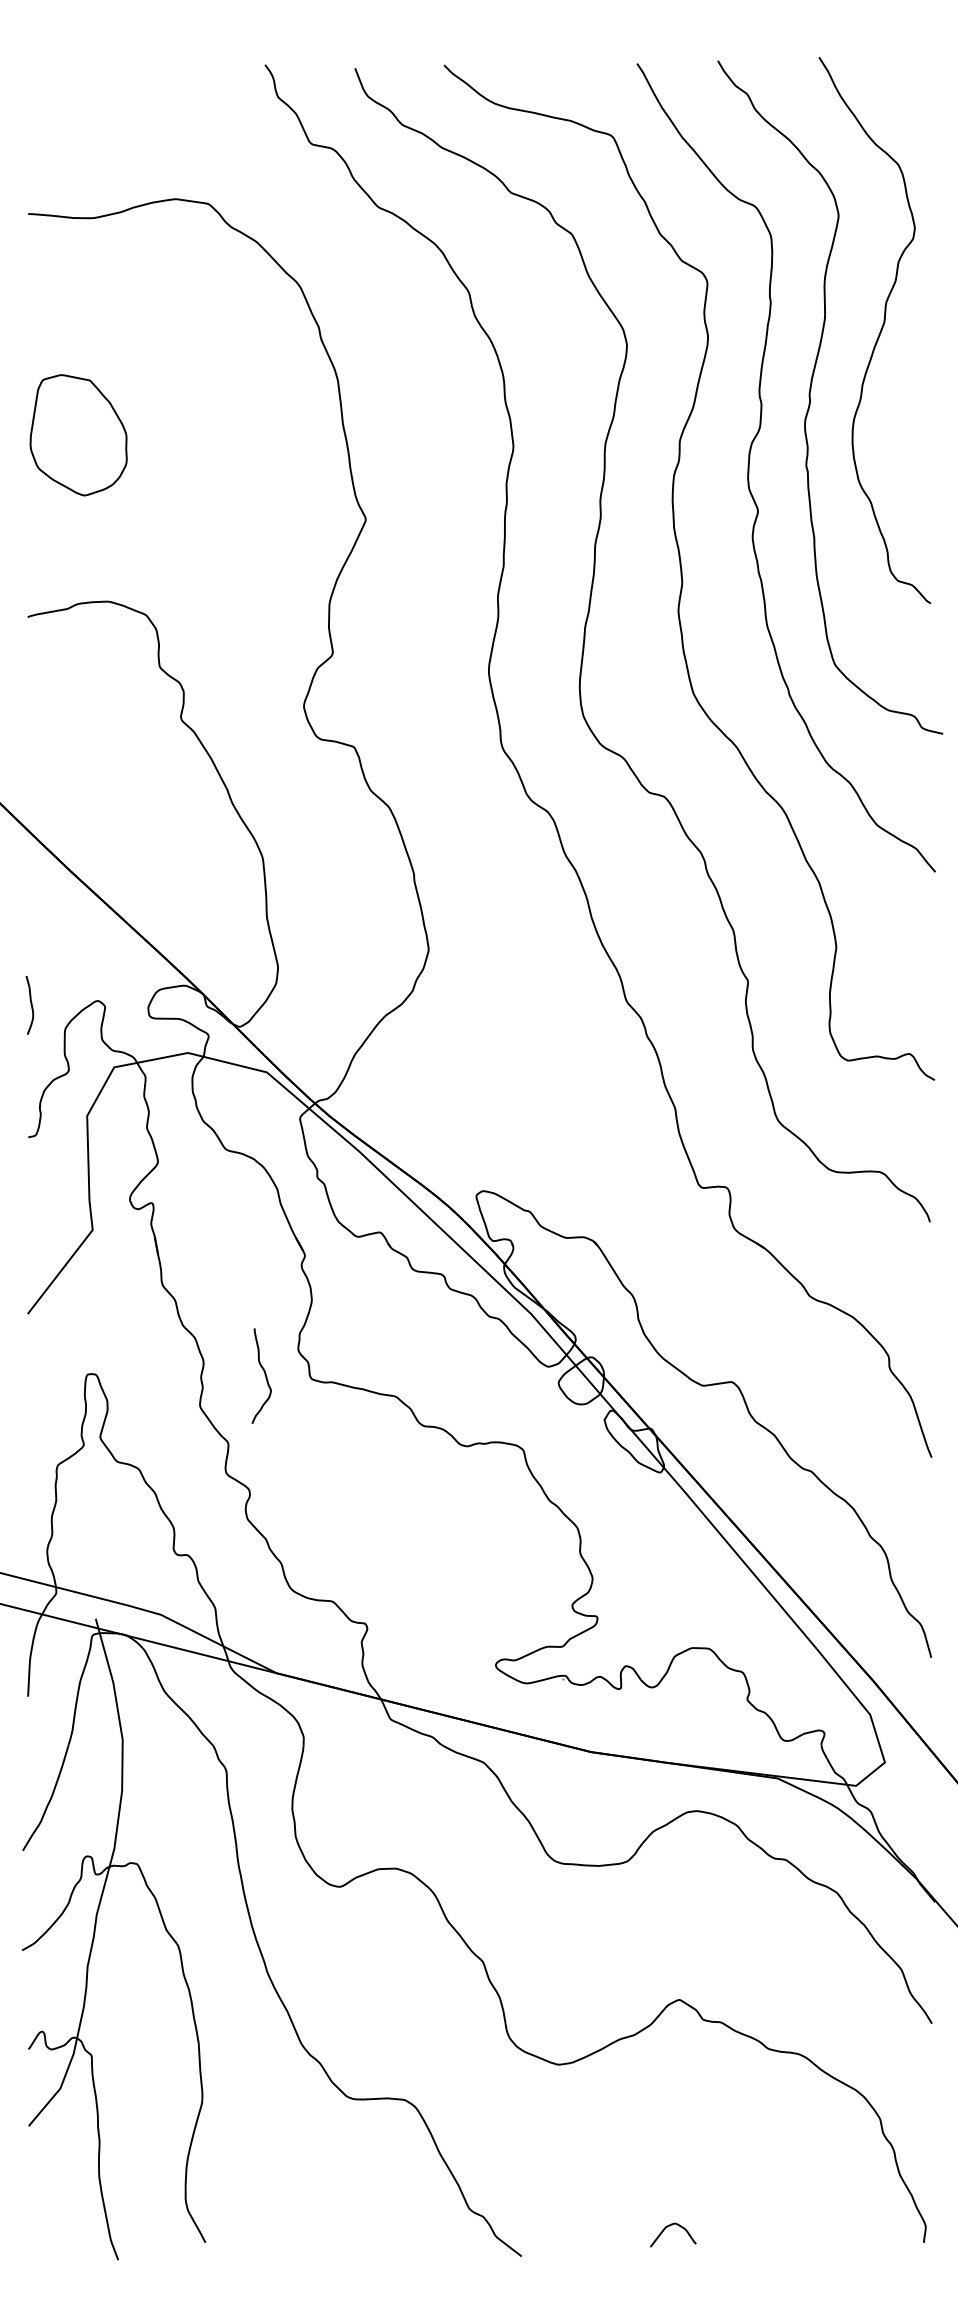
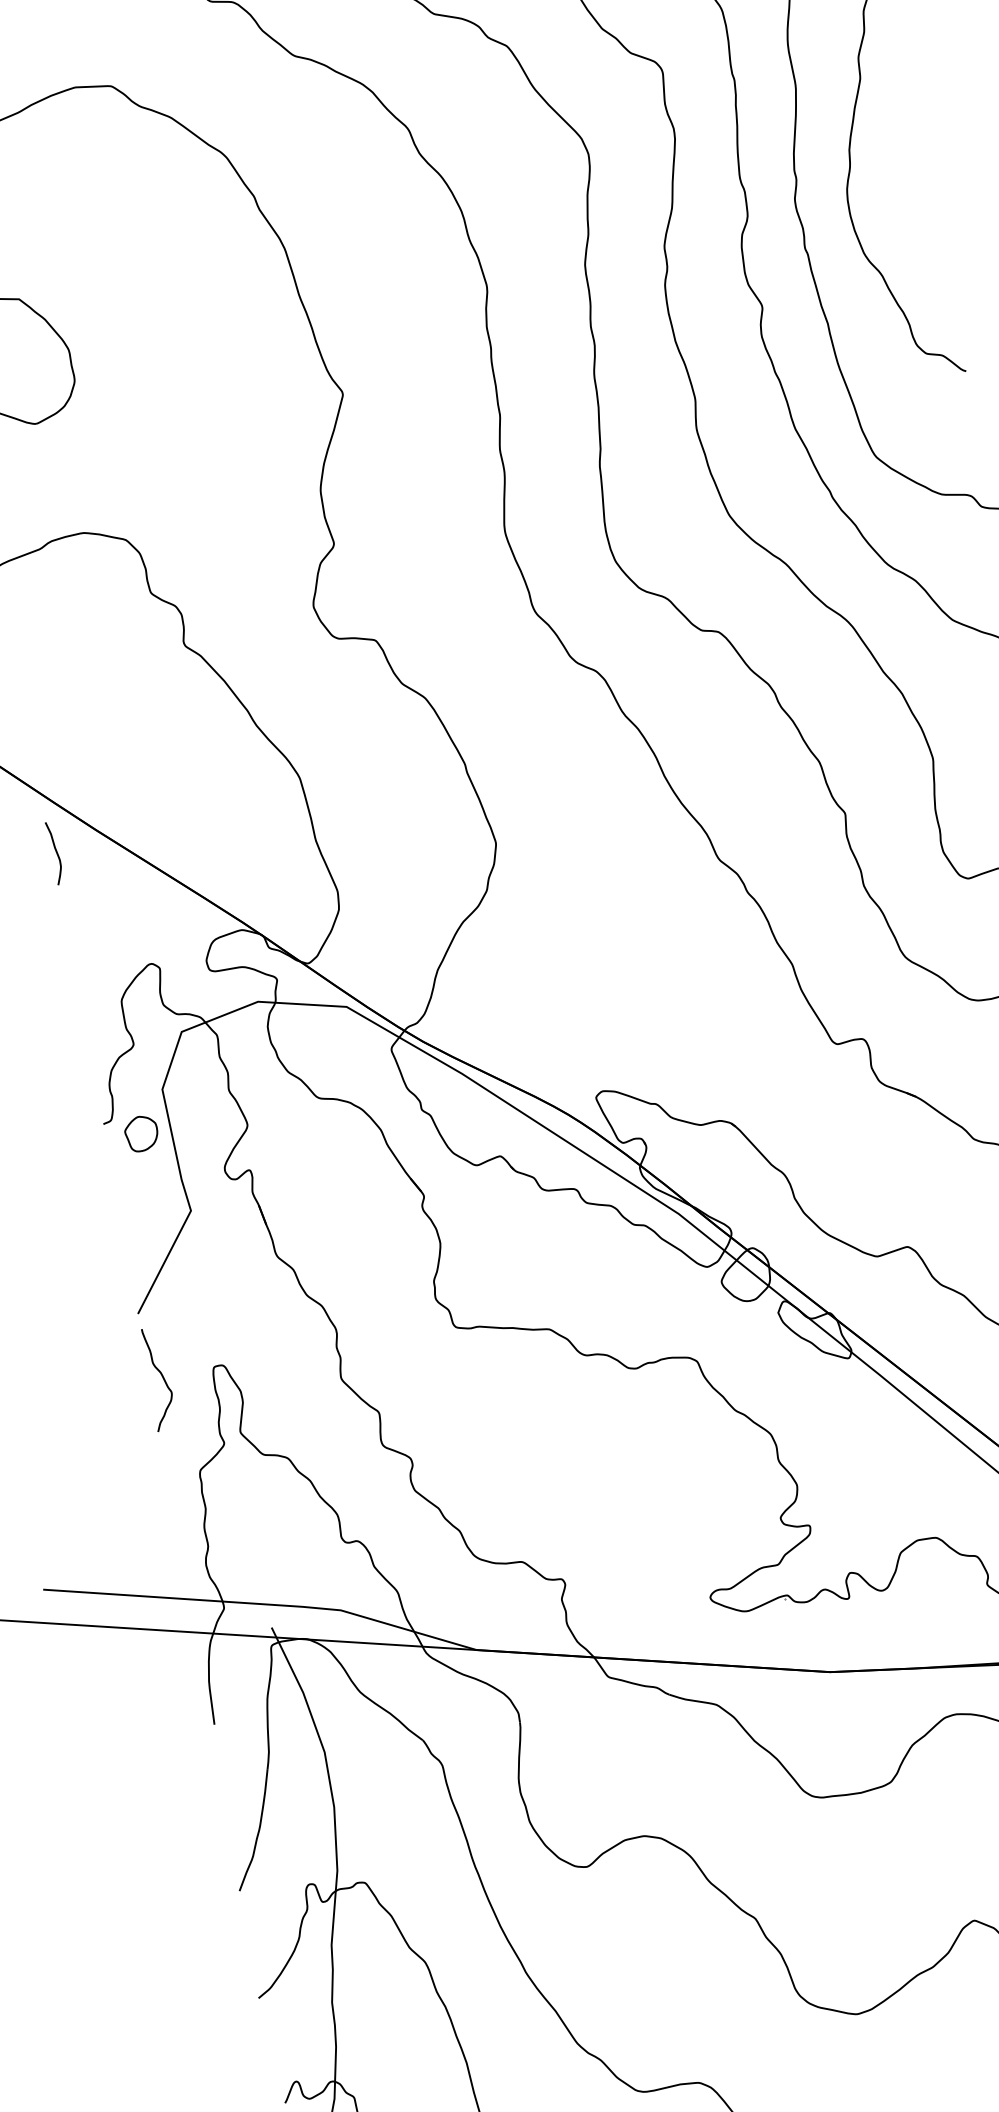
curve: (30, 1004) -> (55, 852), moved
part: (60, 1151) -> (140, 1132), added
curve: (264, 1374) -> (161, 1376), moved

